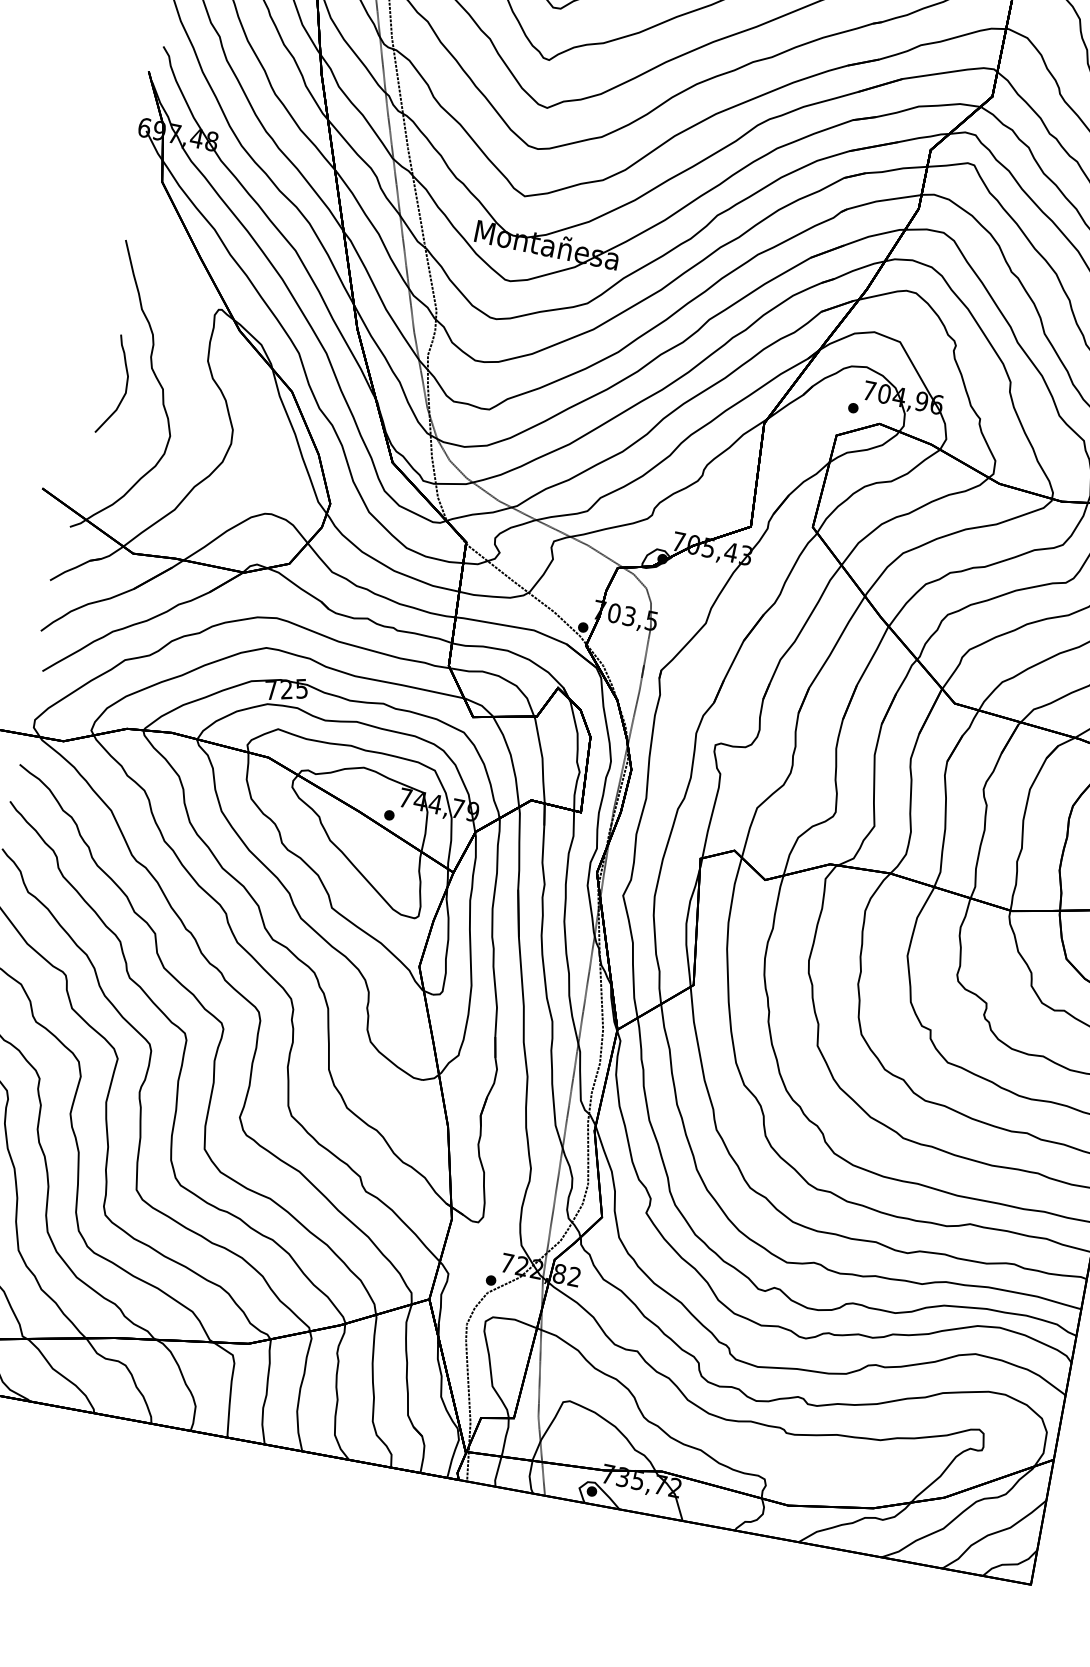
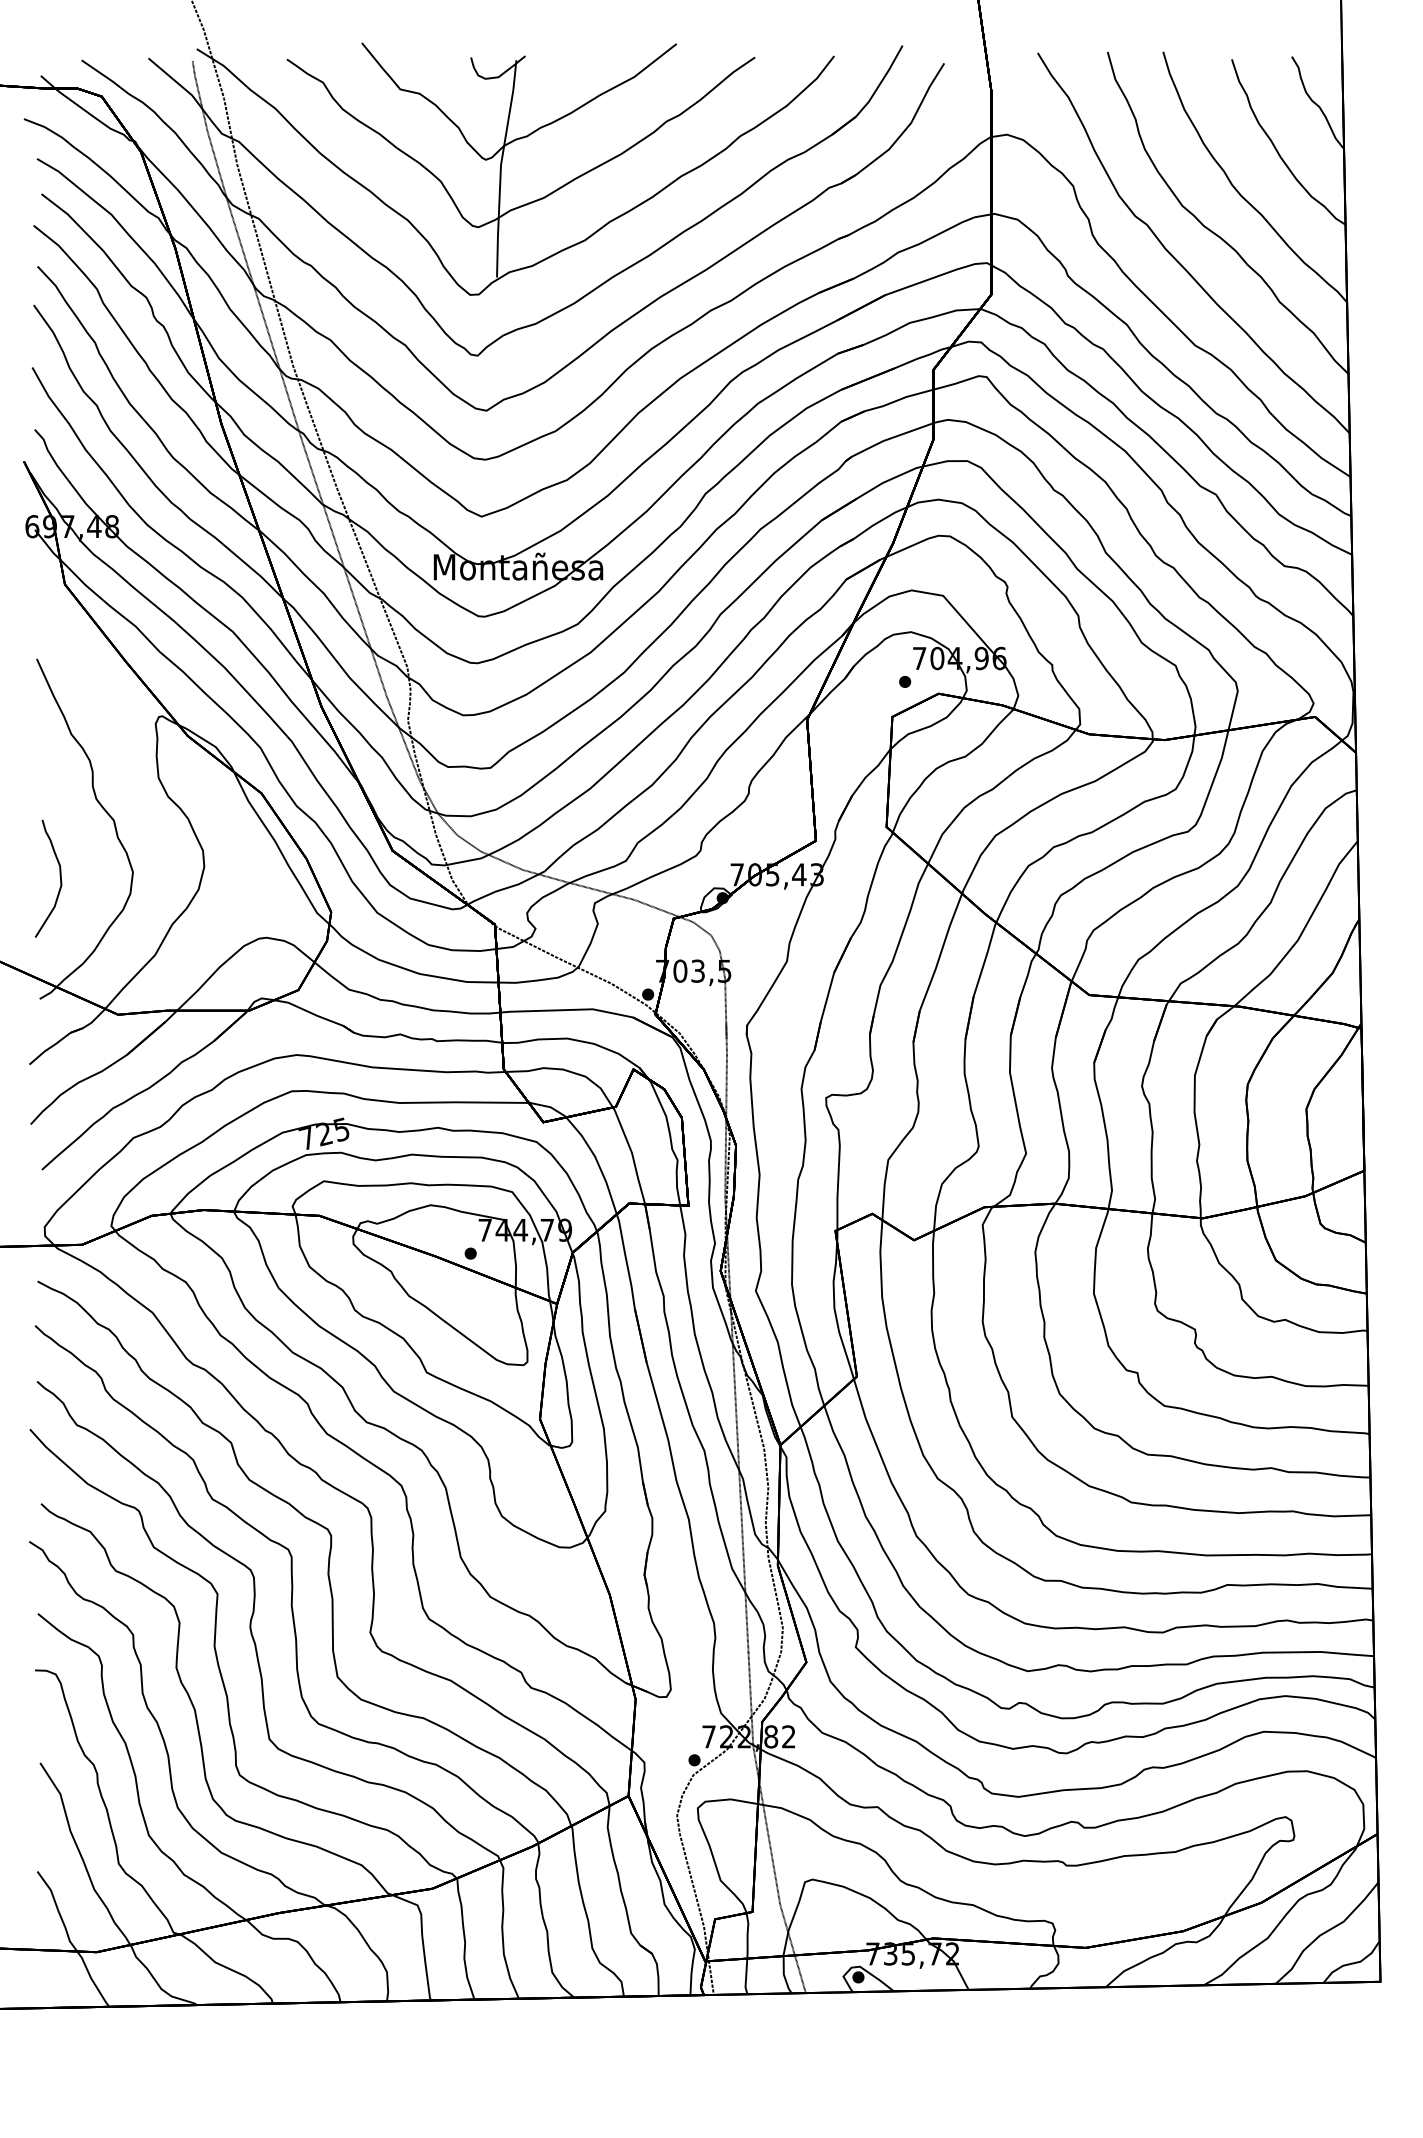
curve: (125, 385) -> (59, 876), moved

